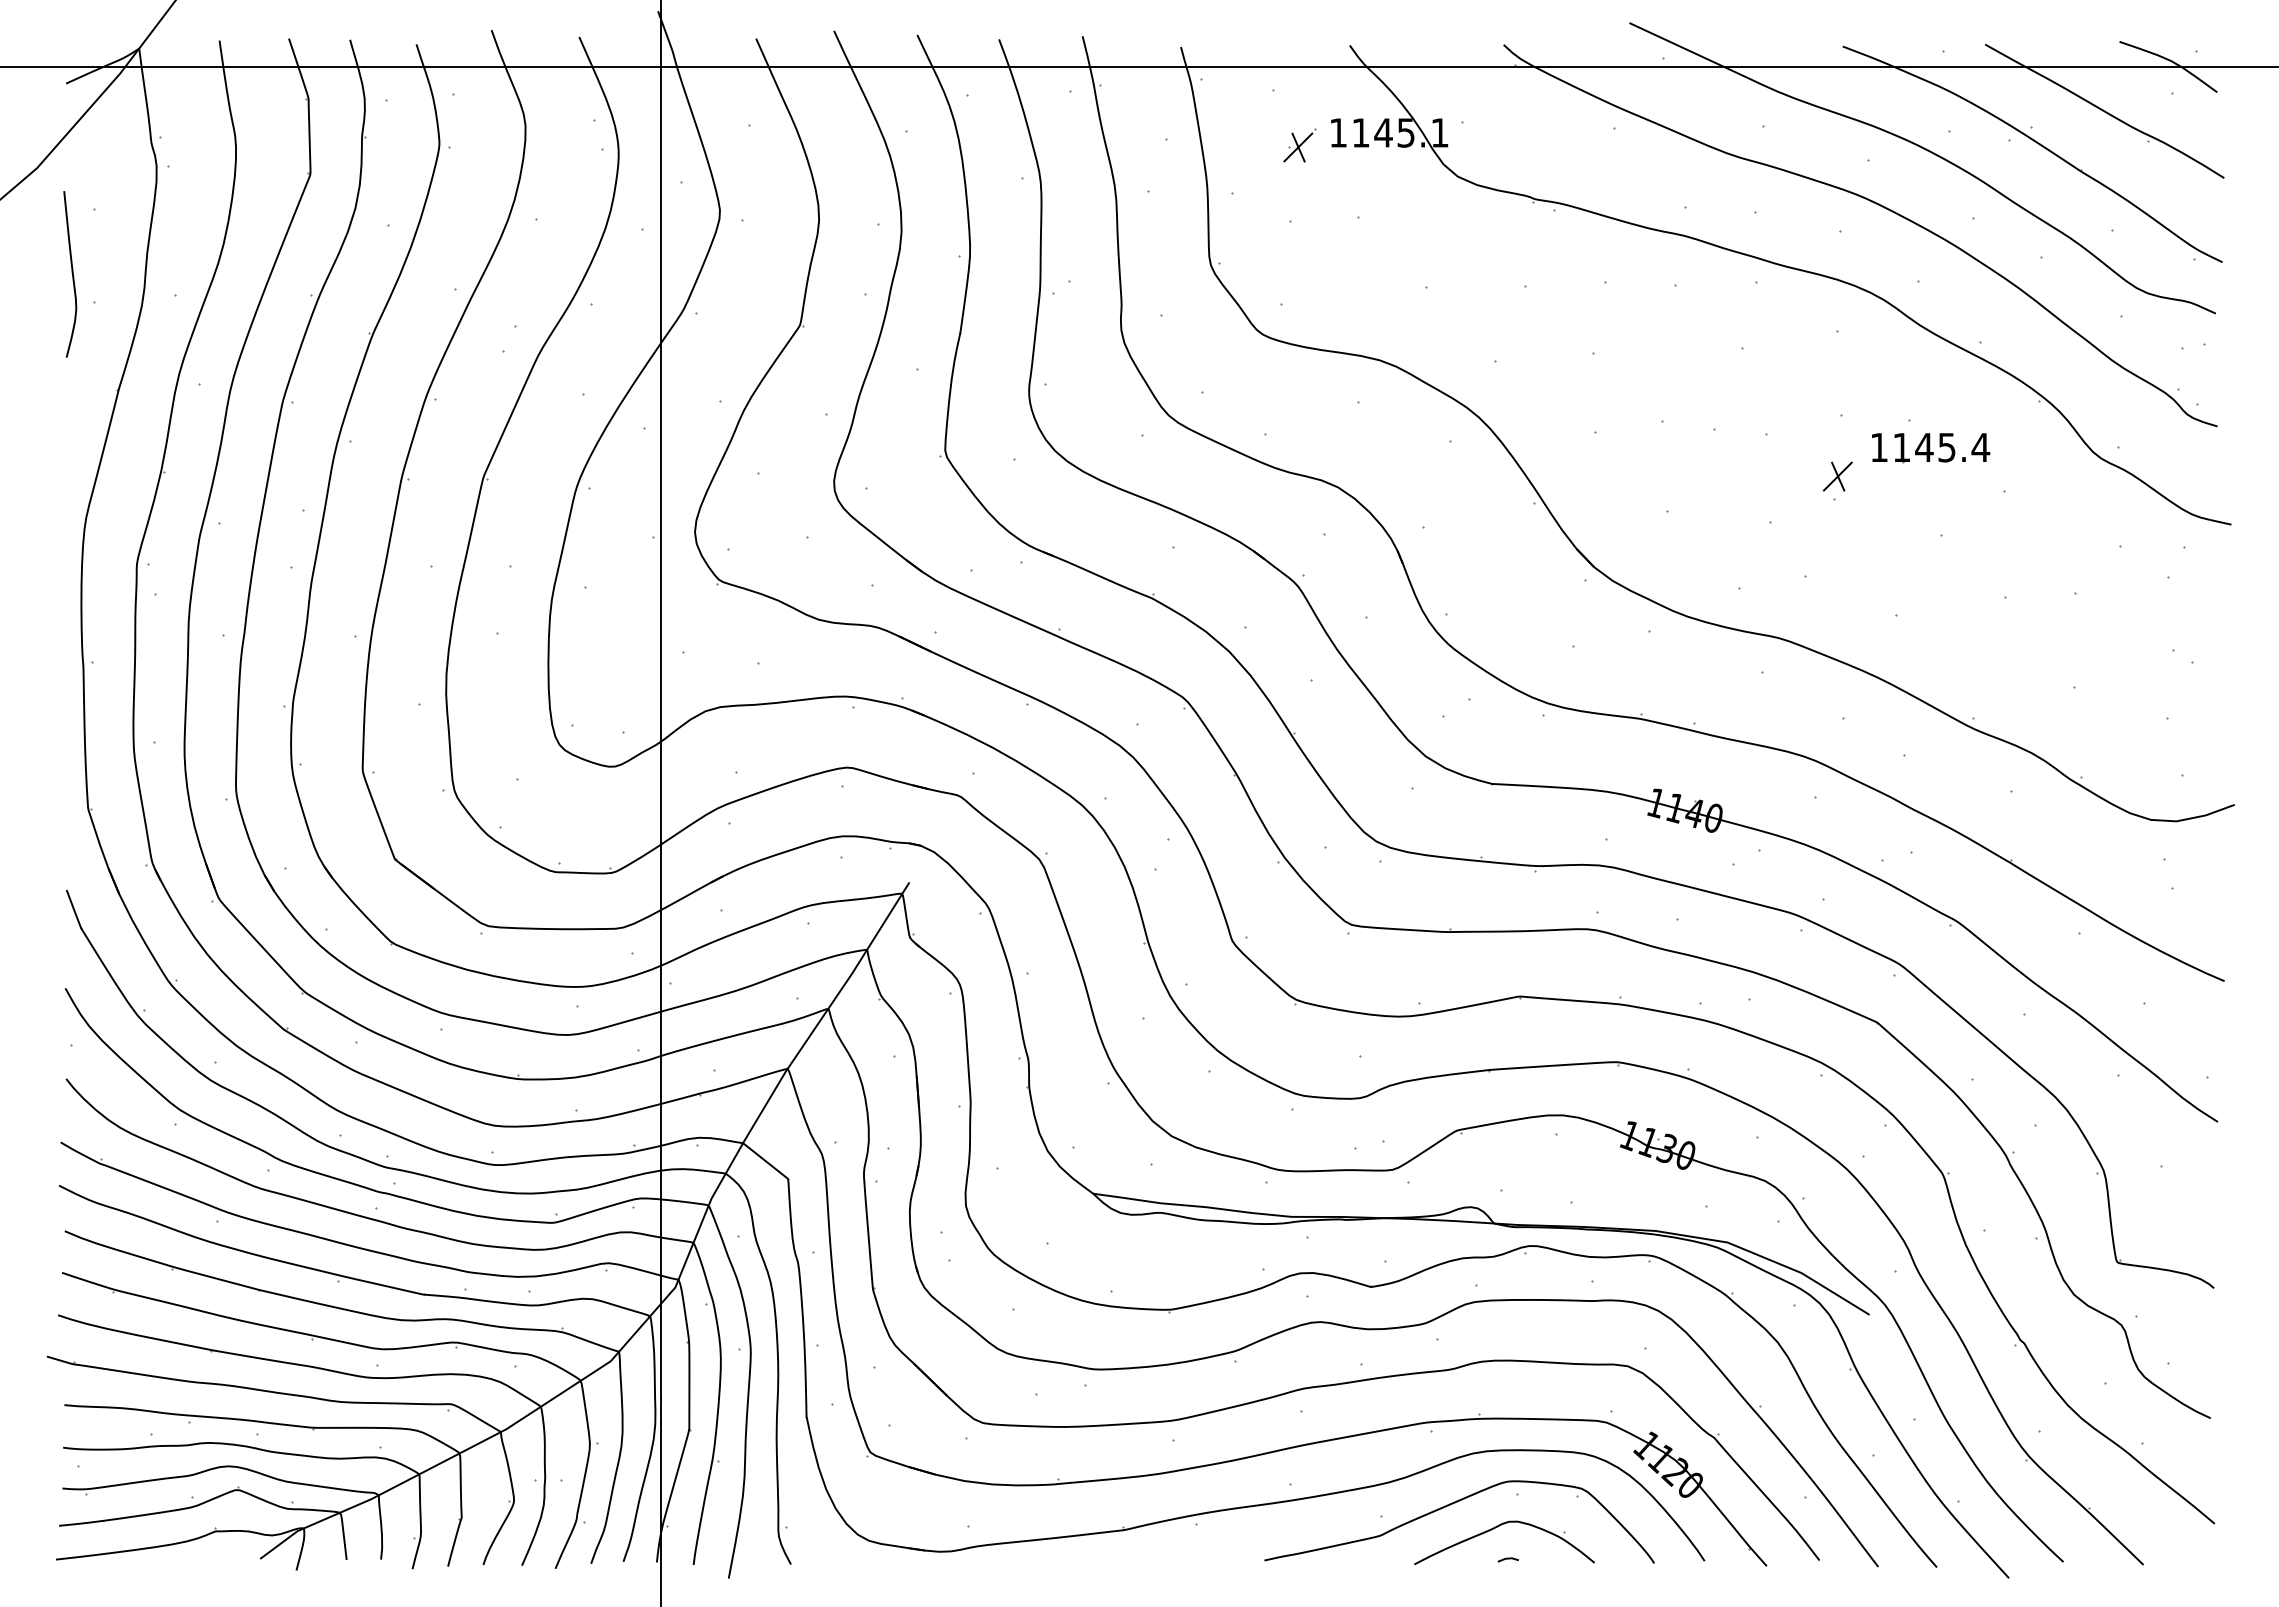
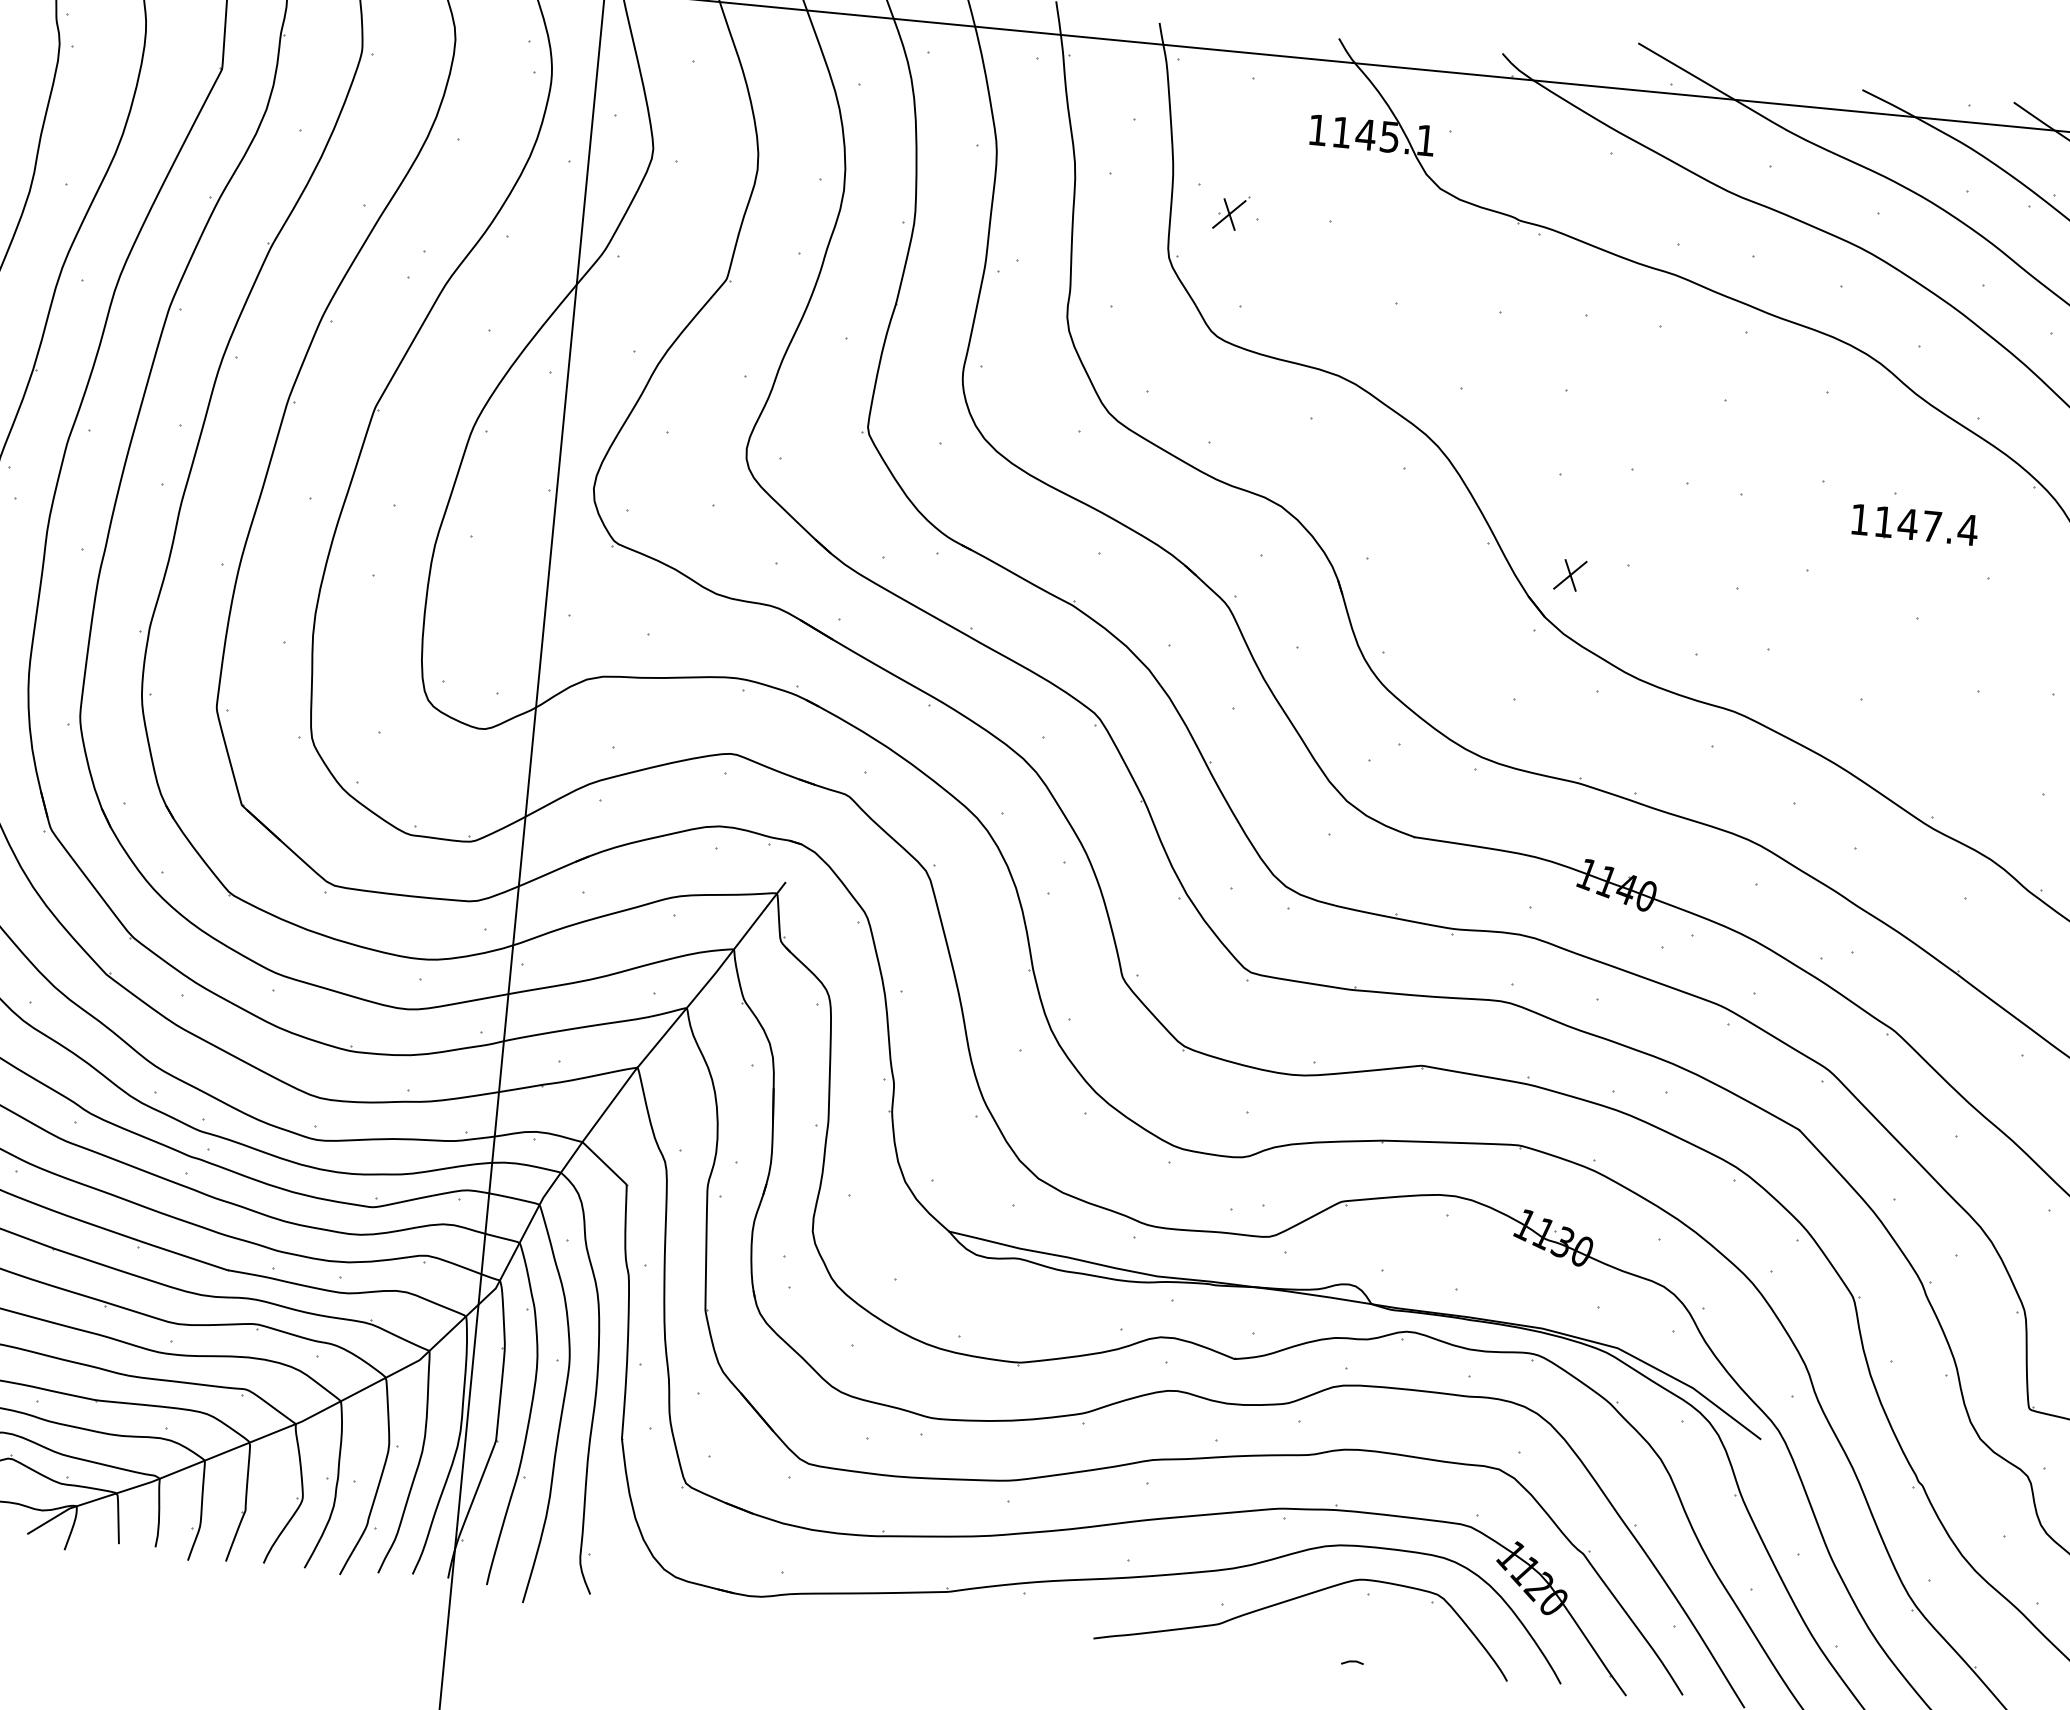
part: (1299, 145) -> (1230, 212), moved
text: (1946, 447) -> (1931, 526), 1145.4 -> 1147.4
part: (1837, 476) -> (1569, 575), moved
part: (1497, 1527) -> (1344, 1627), removed

